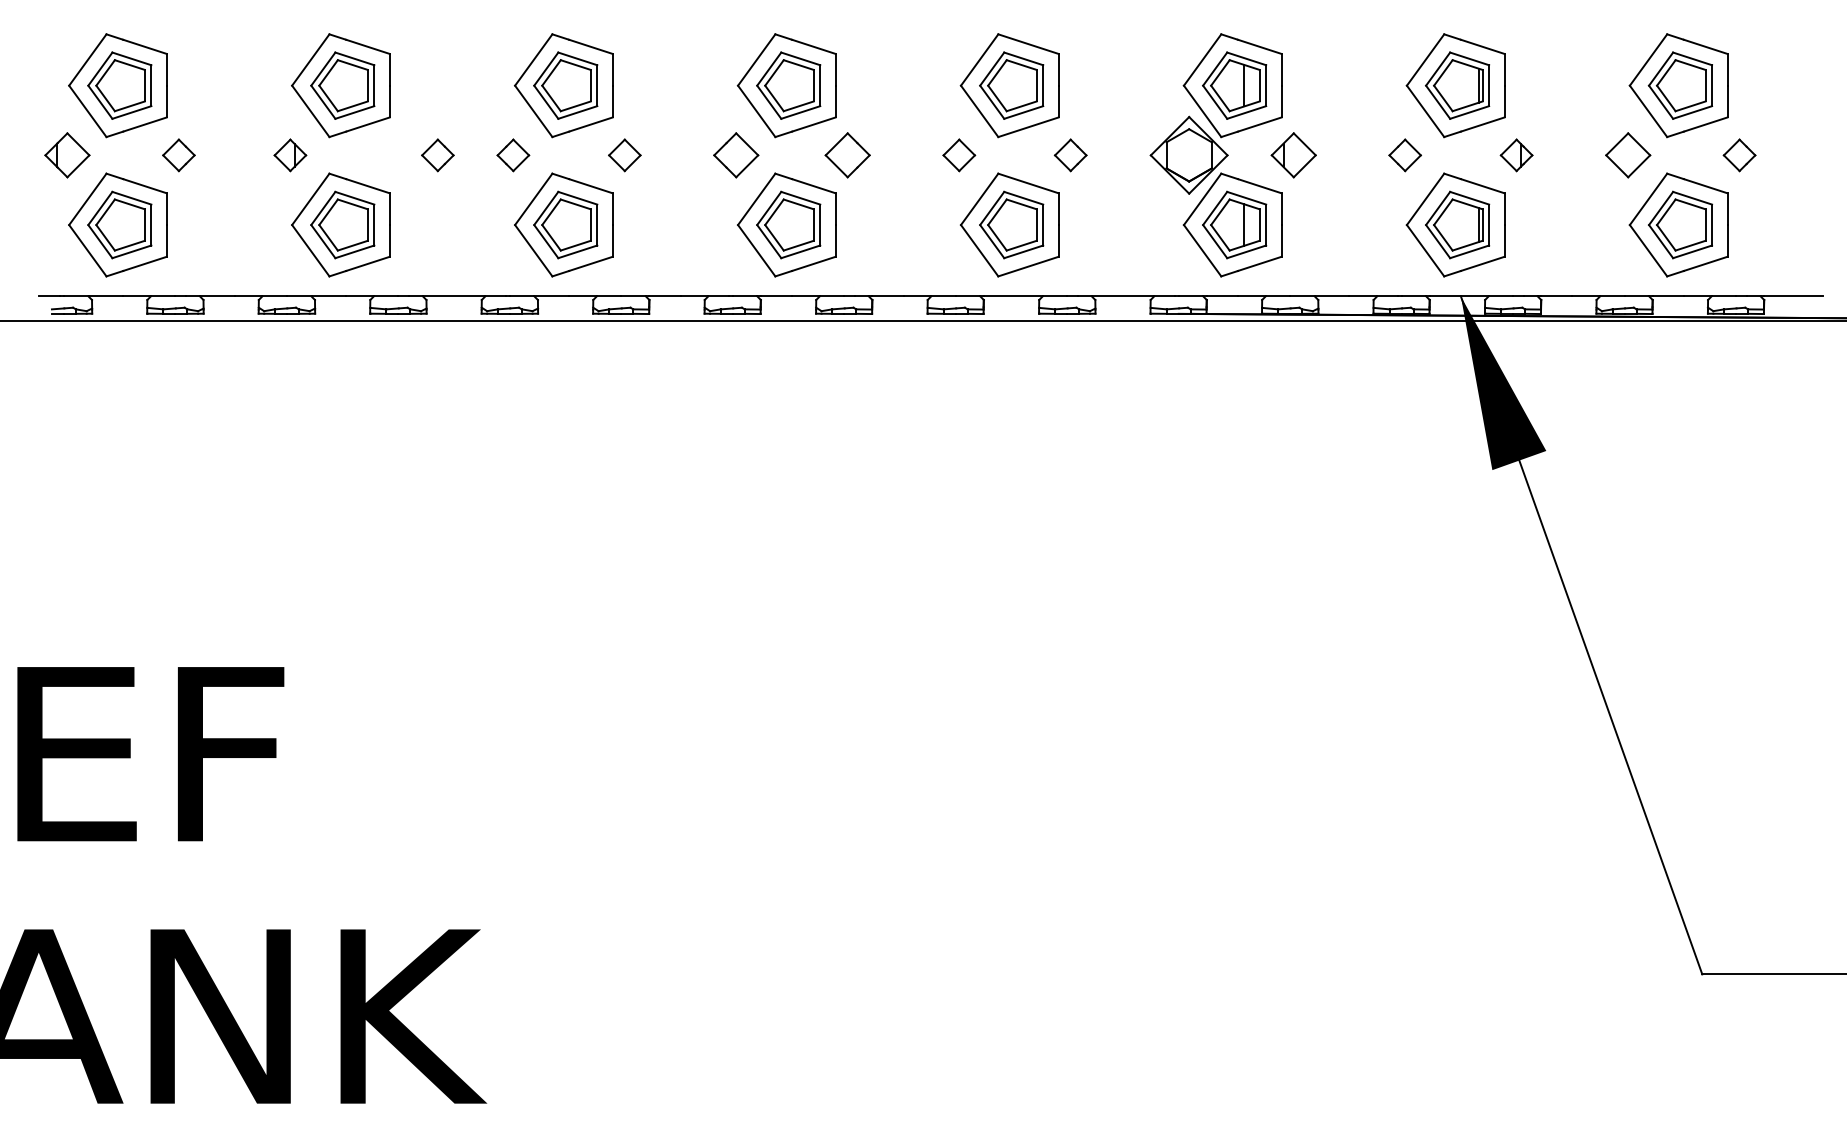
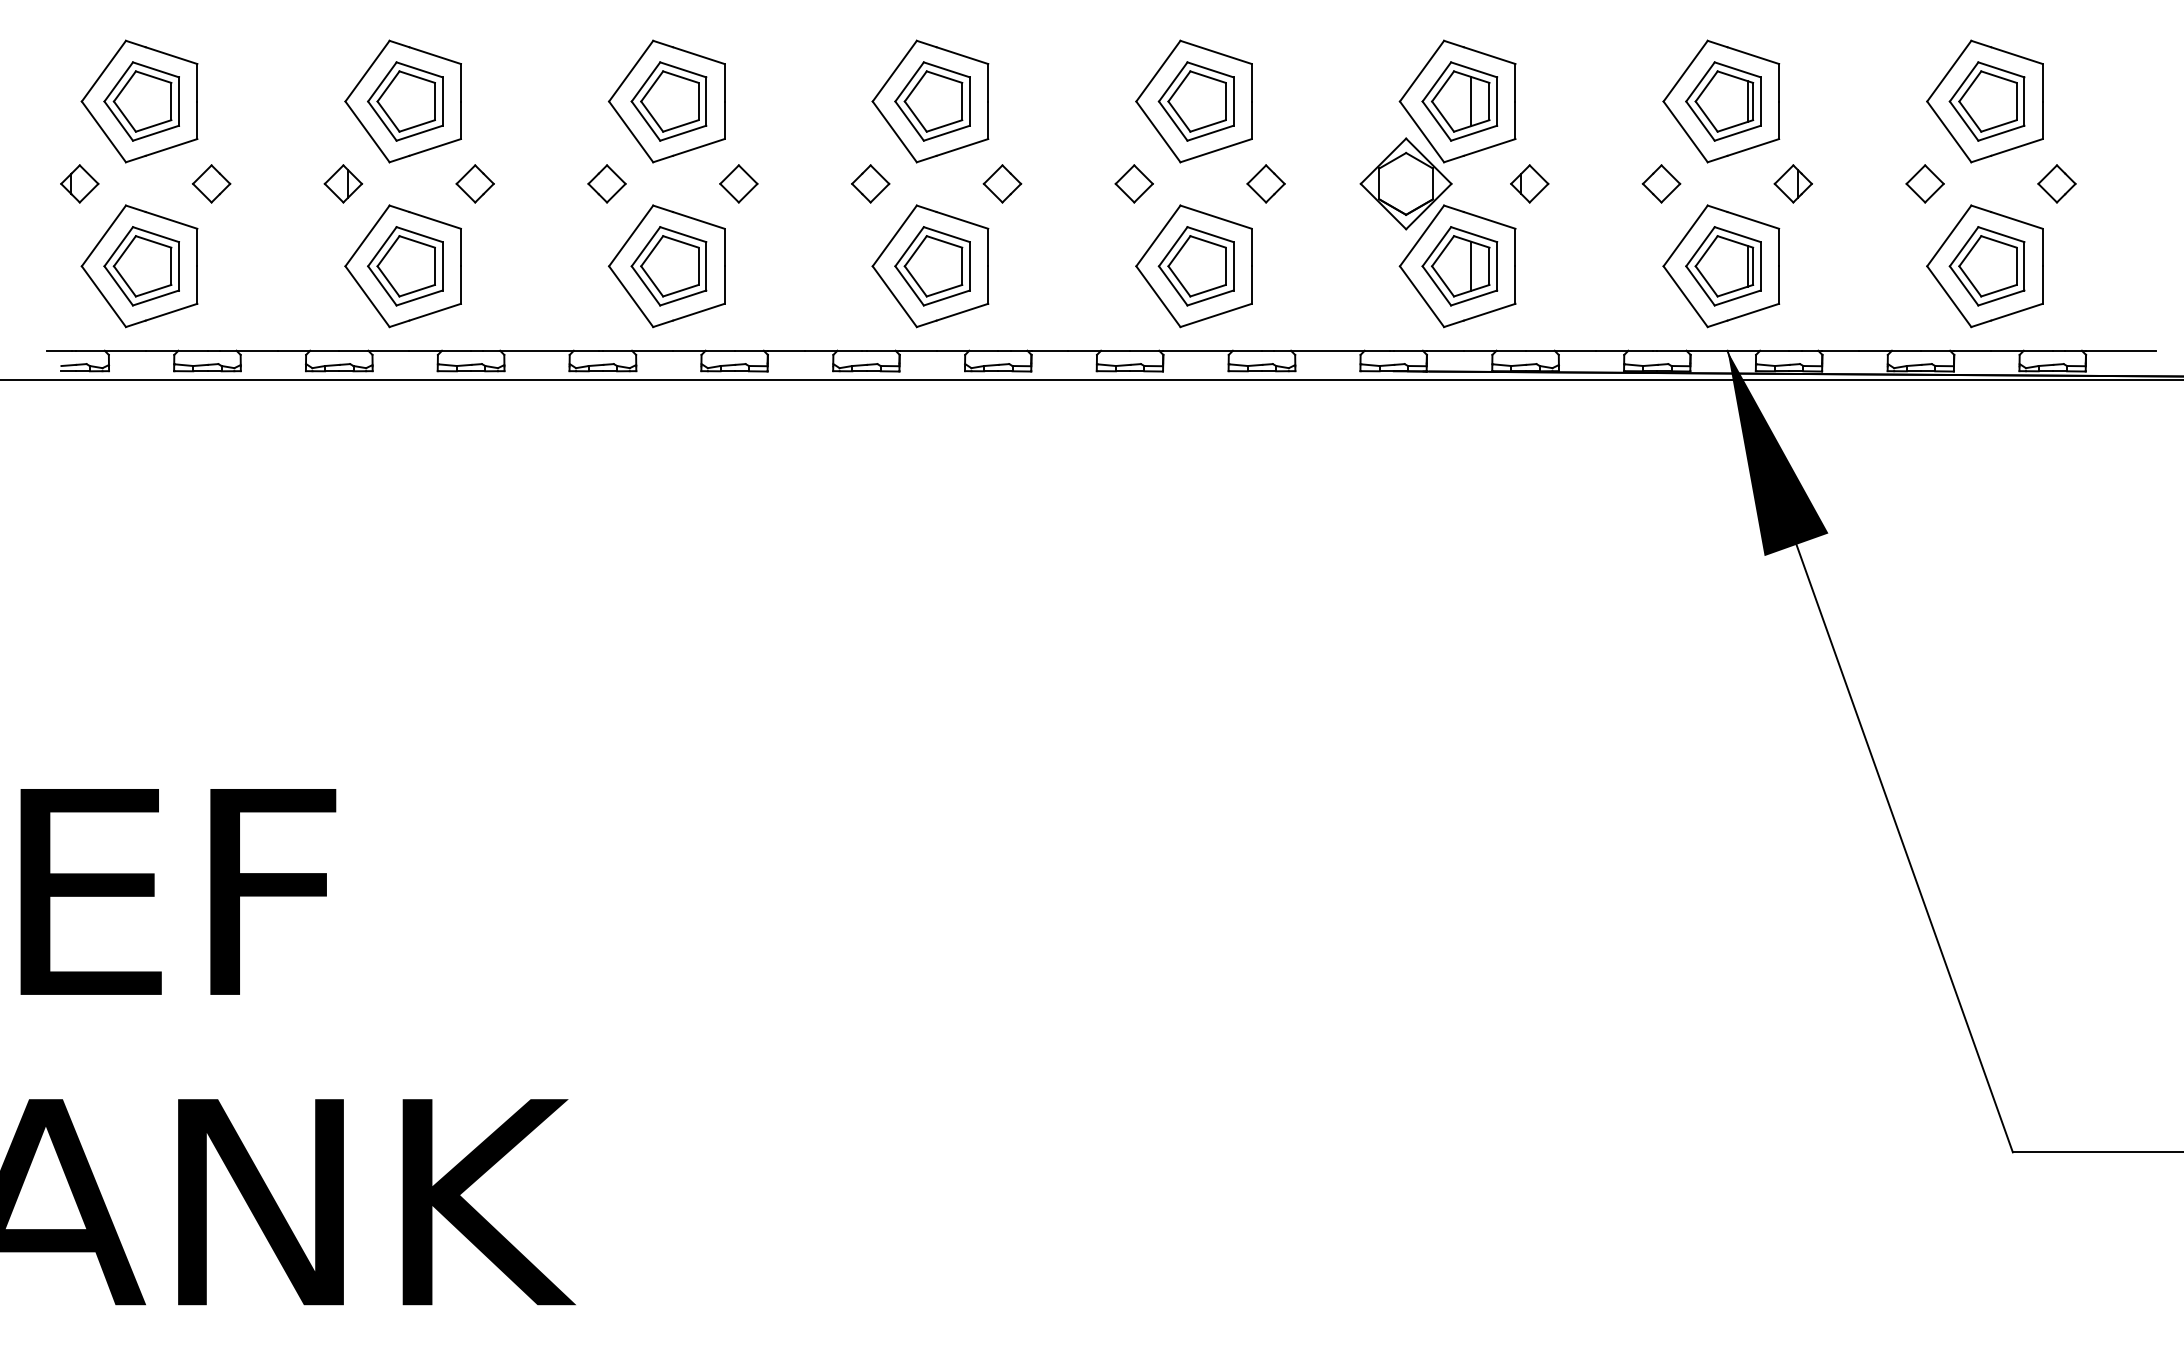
part: (67, 155) -> (79, 184), size x0.71
part: (437, 155) -> (474, 184), moved
part: (736, 155) -> (870, 184), size x0.71
part: (847, 155) -> (1002, 184), size x0.71
part: (1293, 155) -> (1529, 184), size x0.71
part: (1627, 155) -> (1924, 184), size x0.71

